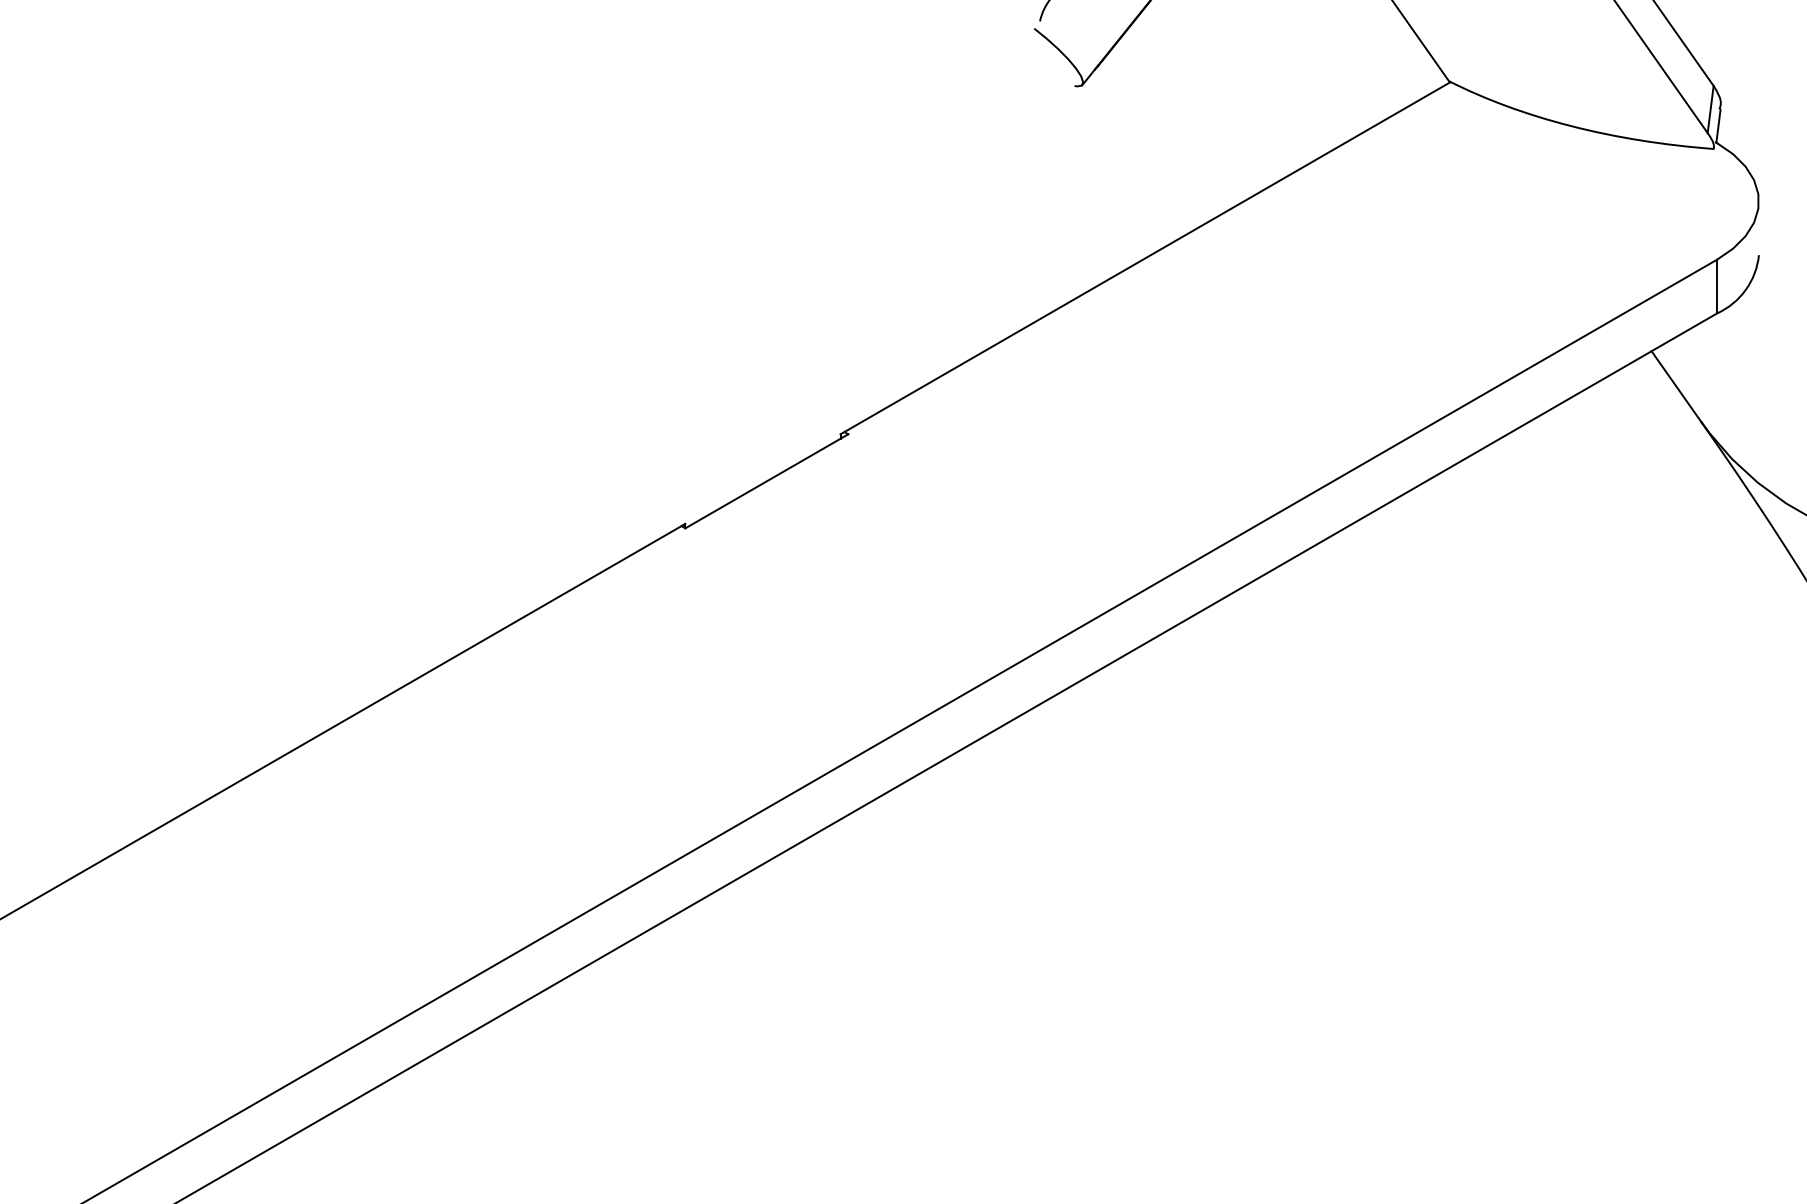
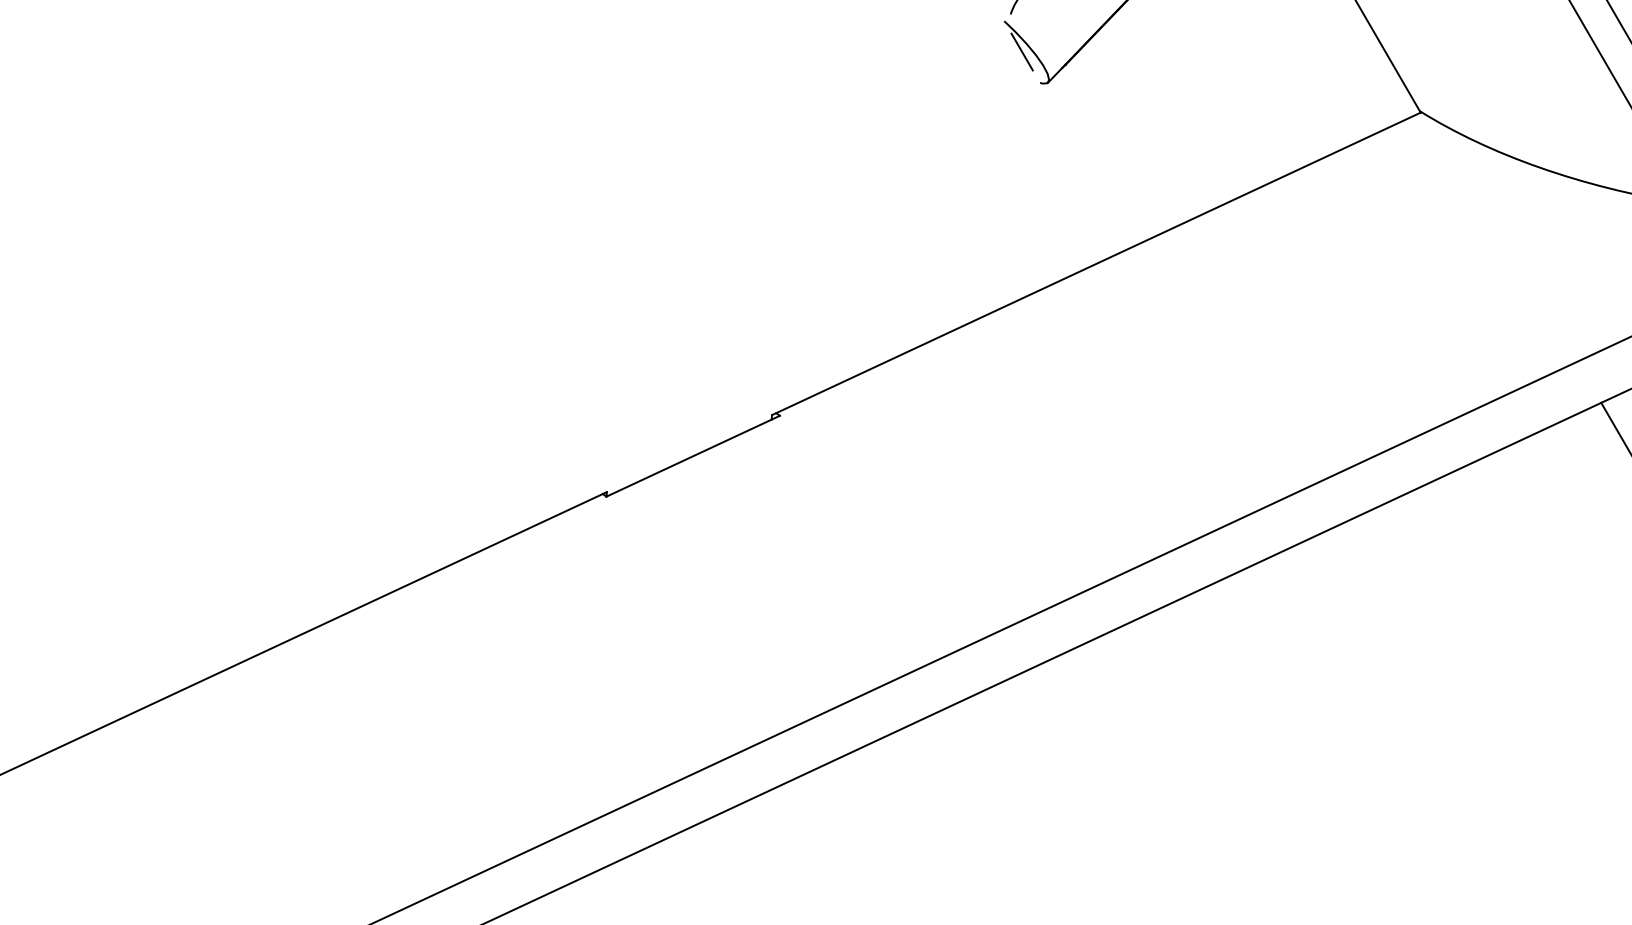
line: (1054, 57) -> (1022, 52), added

